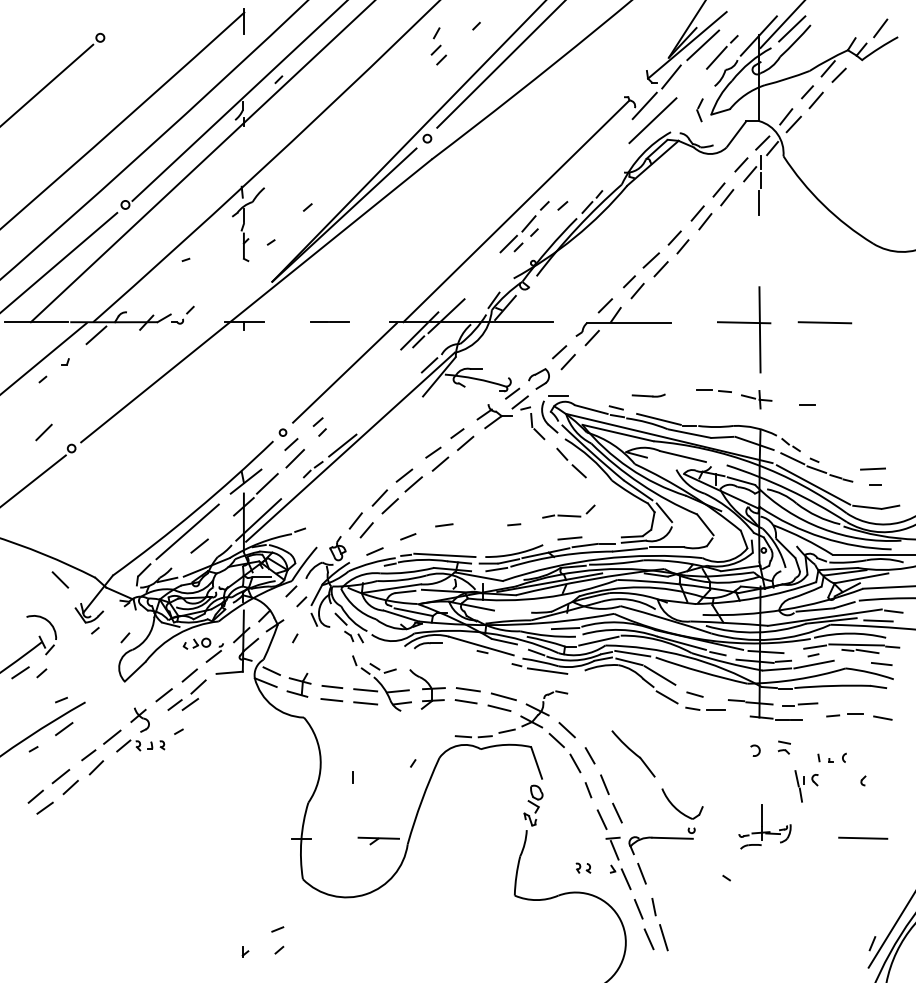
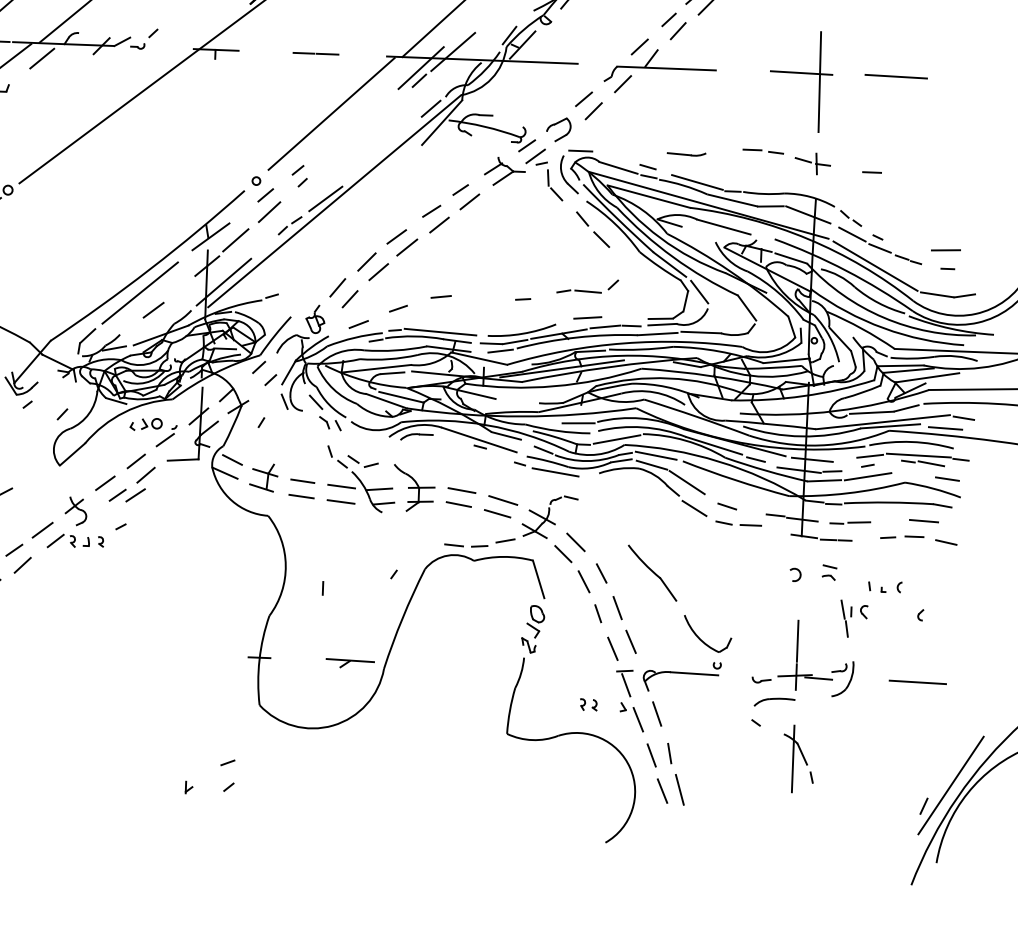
line: (863, 700) -> (924, 520), added
part: (764, 826) -> (802, 664), size x1.67
part: (763, 907) -> (797, 758), added

